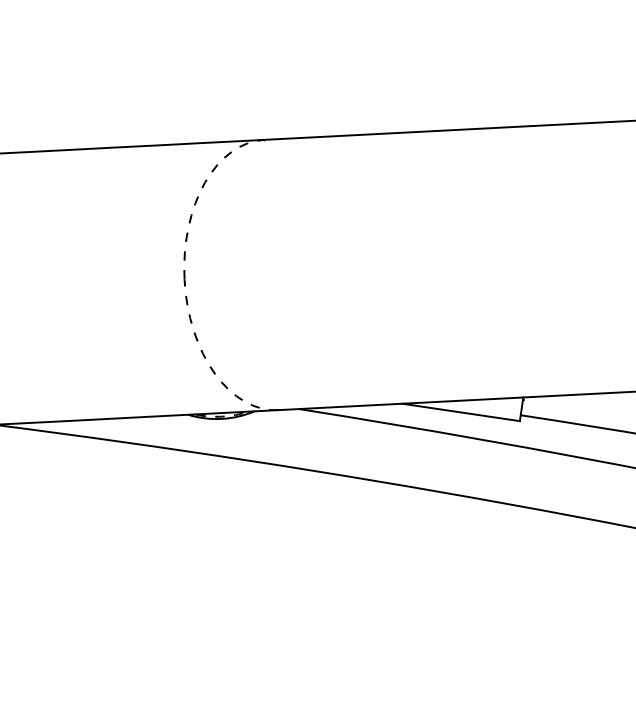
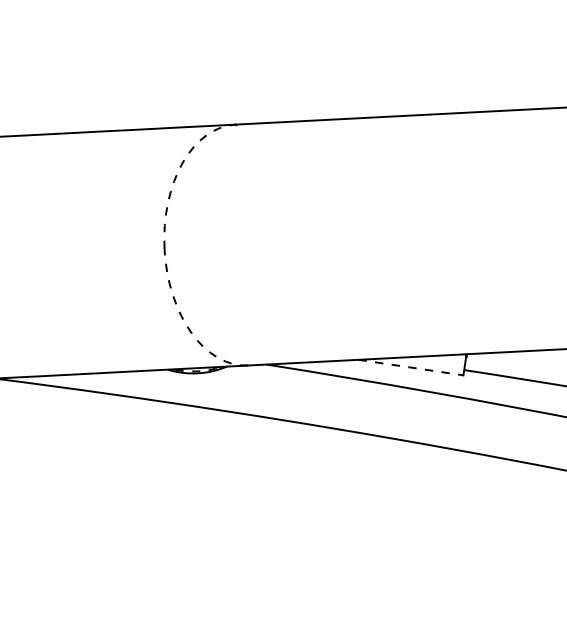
line: (460, 412) -> (410, 367), solid -> dashed

